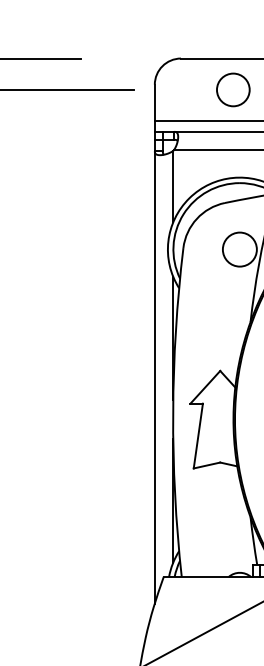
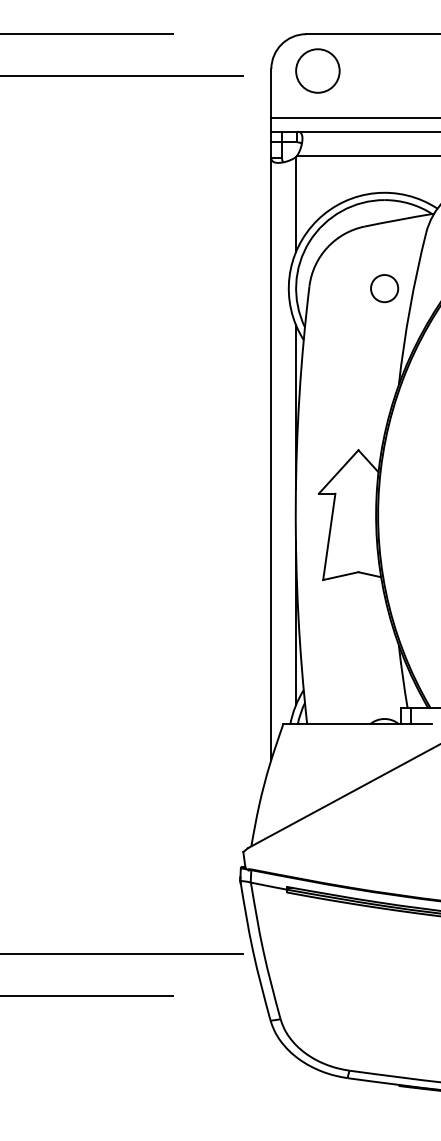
circle: (233, 89) -> (317, 70), moved
circle: (239, 249) -> (384, 288), size x0.6

